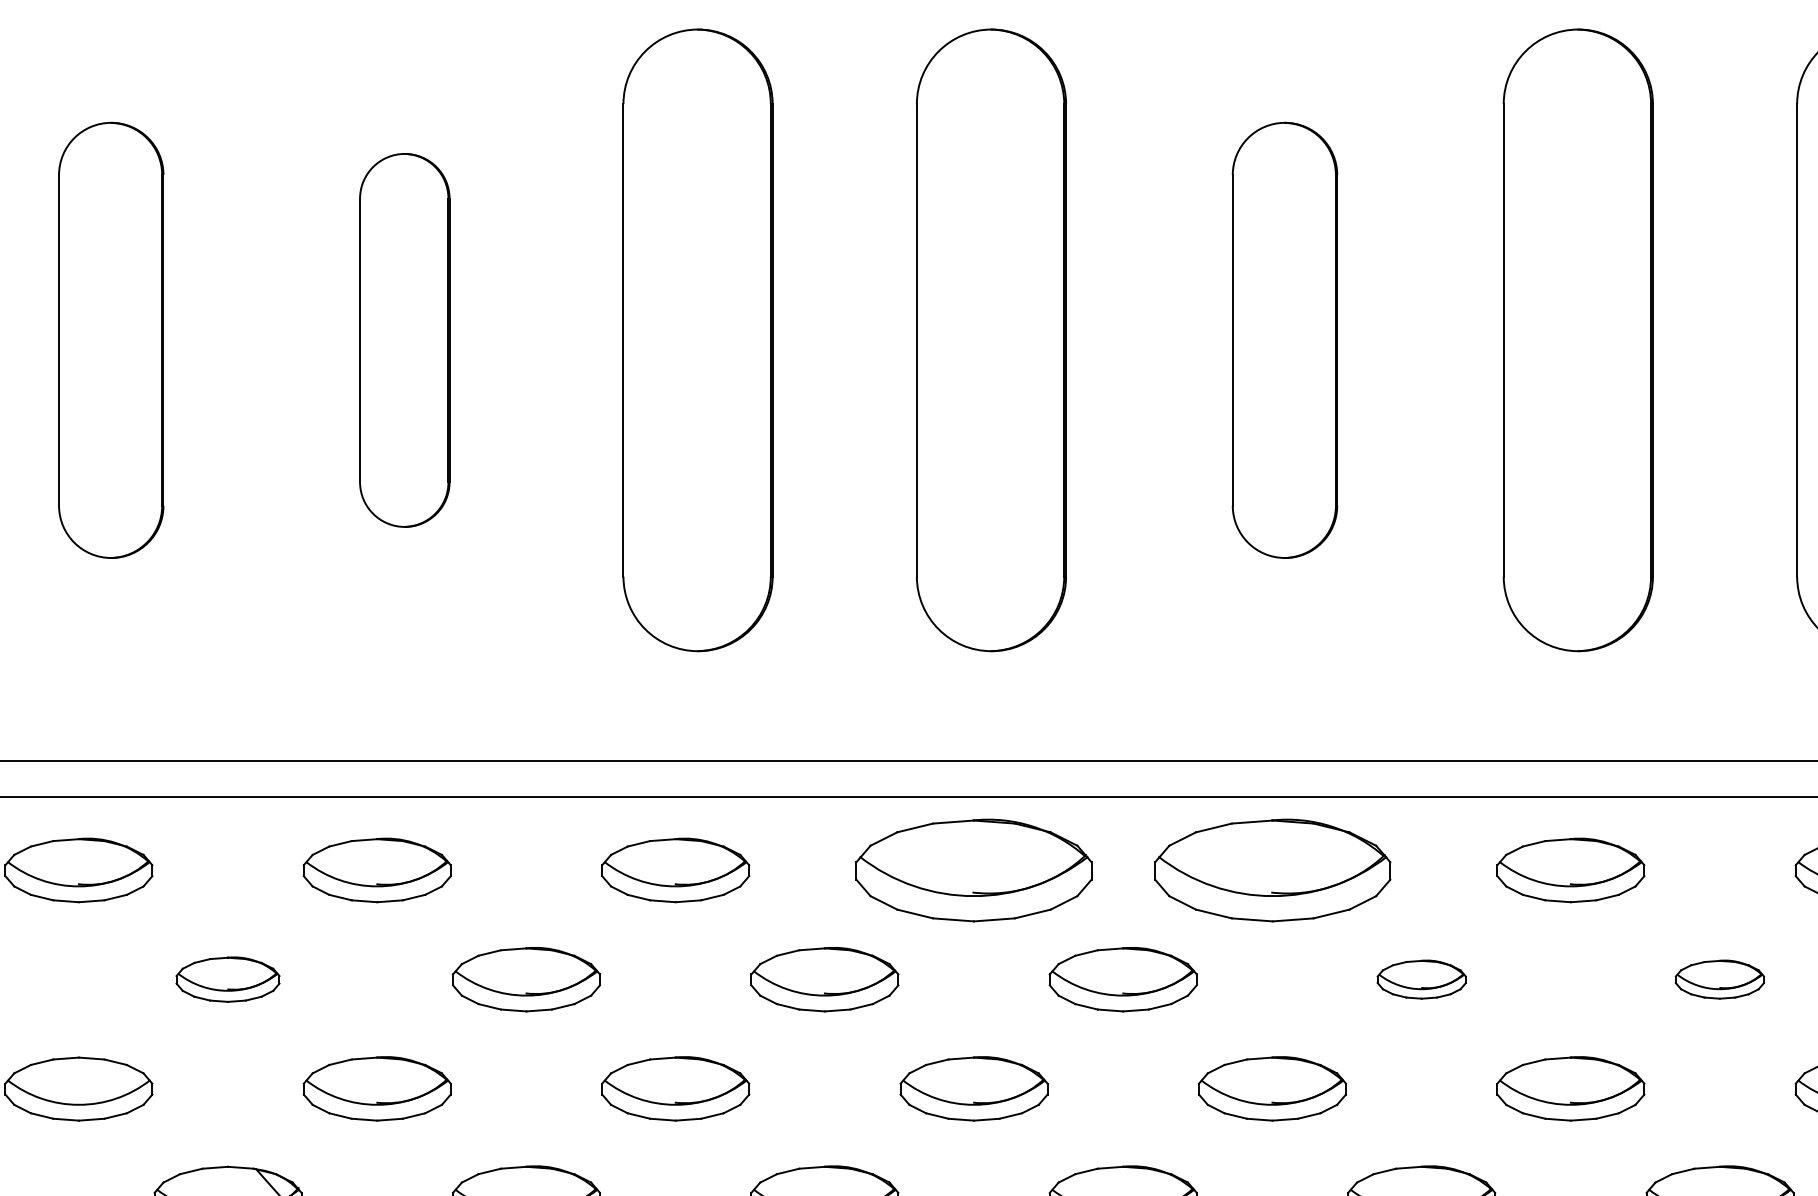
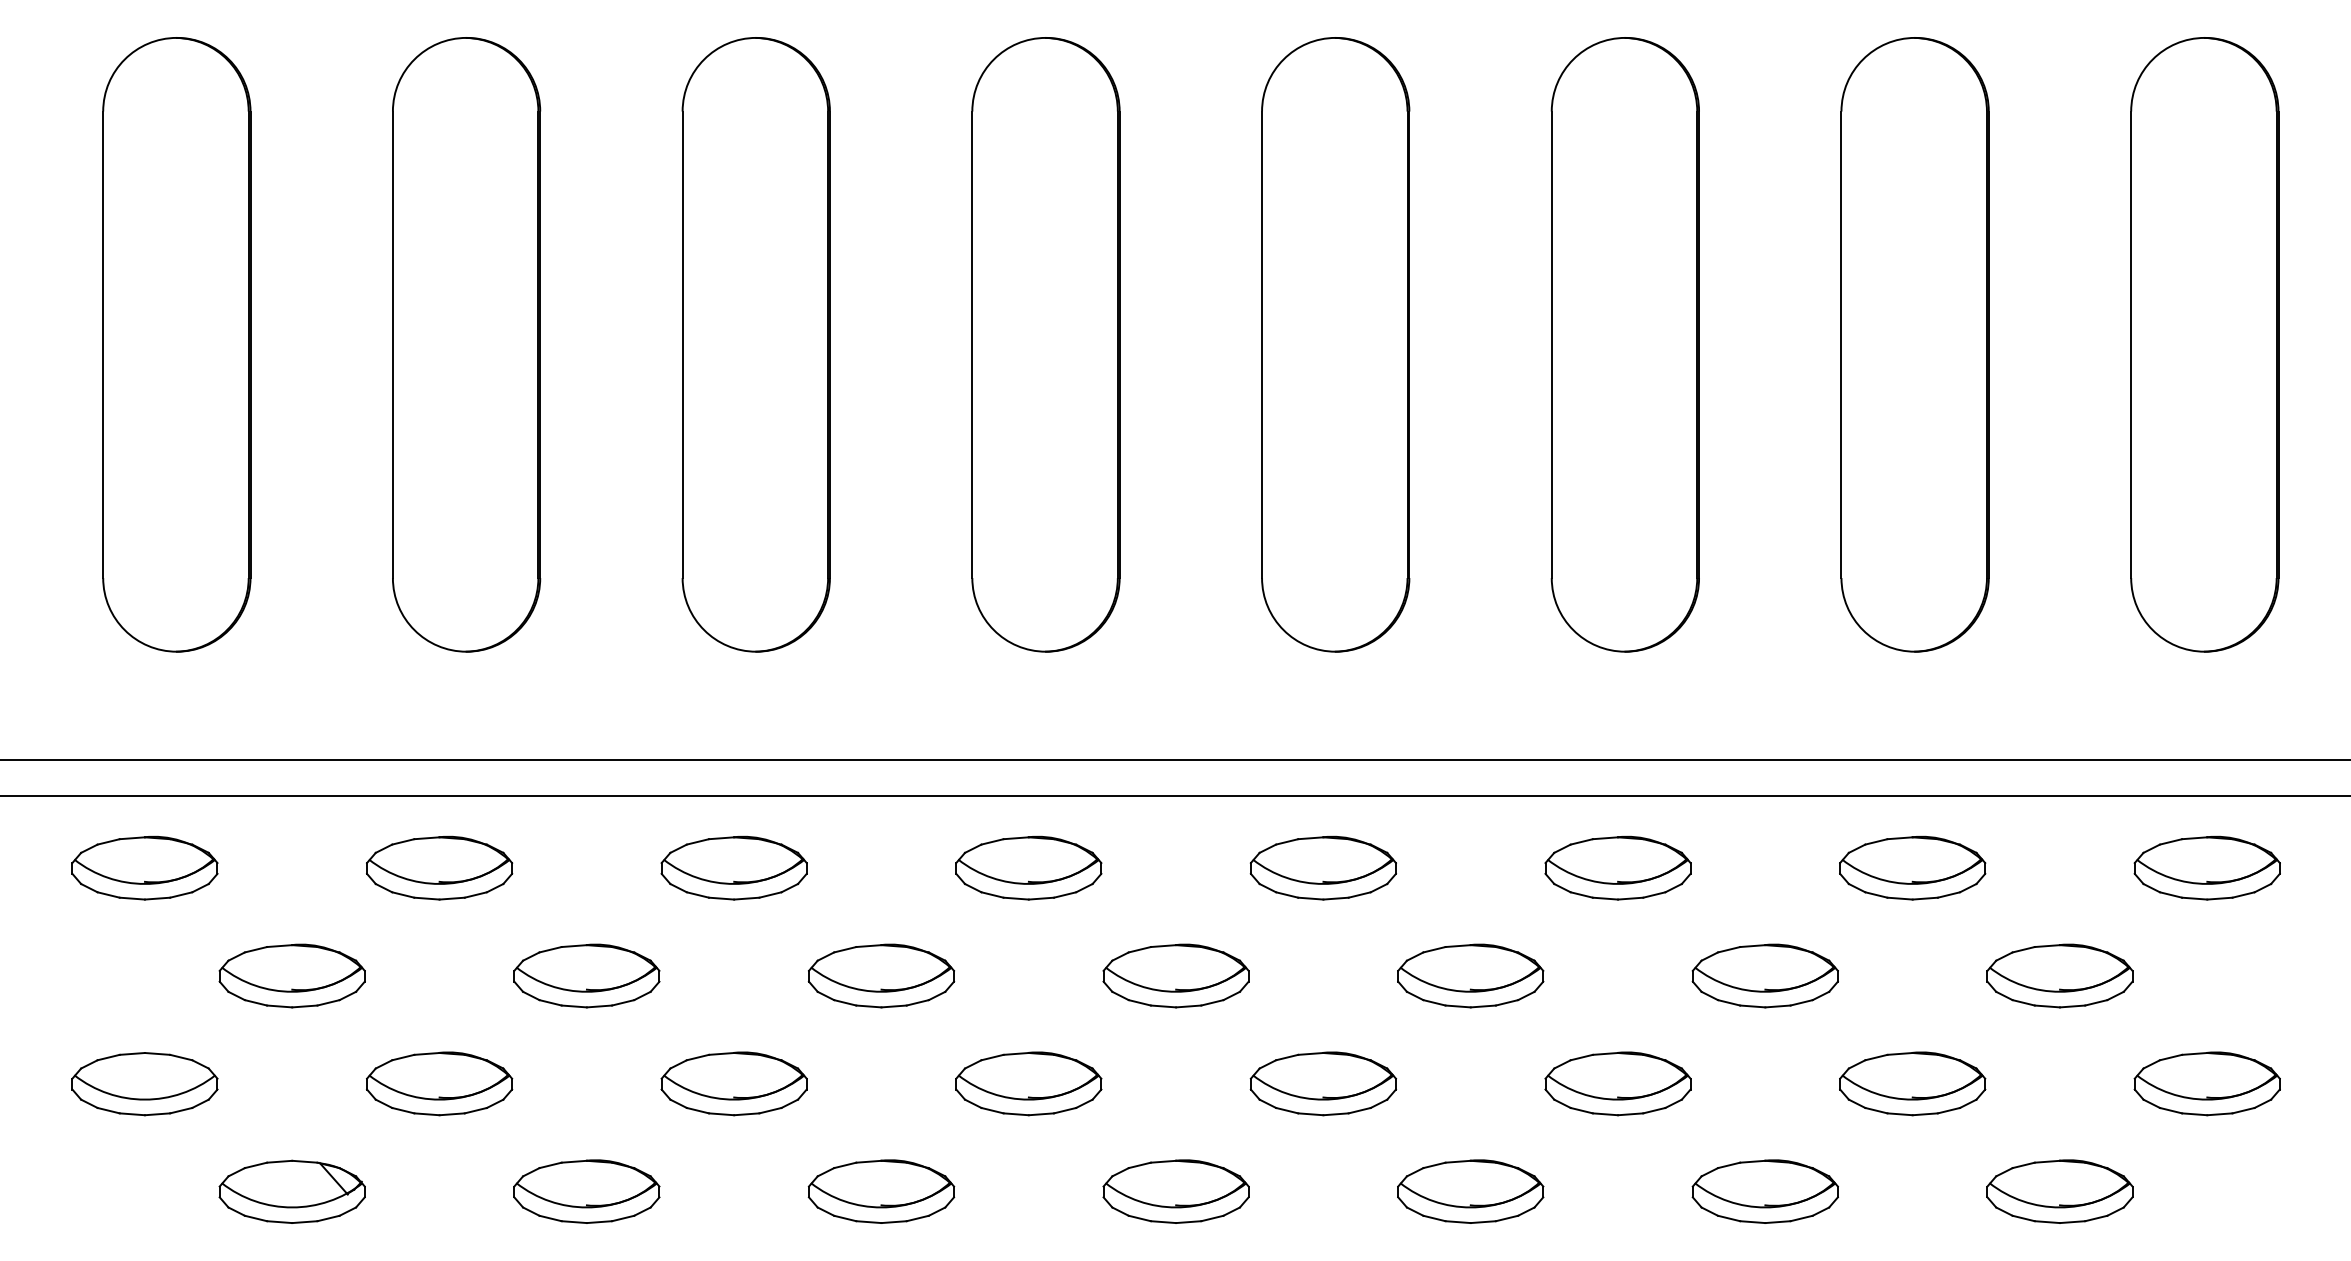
part: (110, 340) -> (176, 344), size x1.43
part: (404, 340) -> (466, 344), size x1.67
part: (1284, 340) -> (1335, 344), size x1.43
part: (973, 869) -> (1028, 867), size x0.62
part: (1271, 869) -> (1322, 867), size x0.62
part: (227, 979) -> (291, 975), size x1.43
part: (1421, 979) -> (1470, 975), size x1.67
part: (1719, 979) -> (1764, 975), size x1.67

